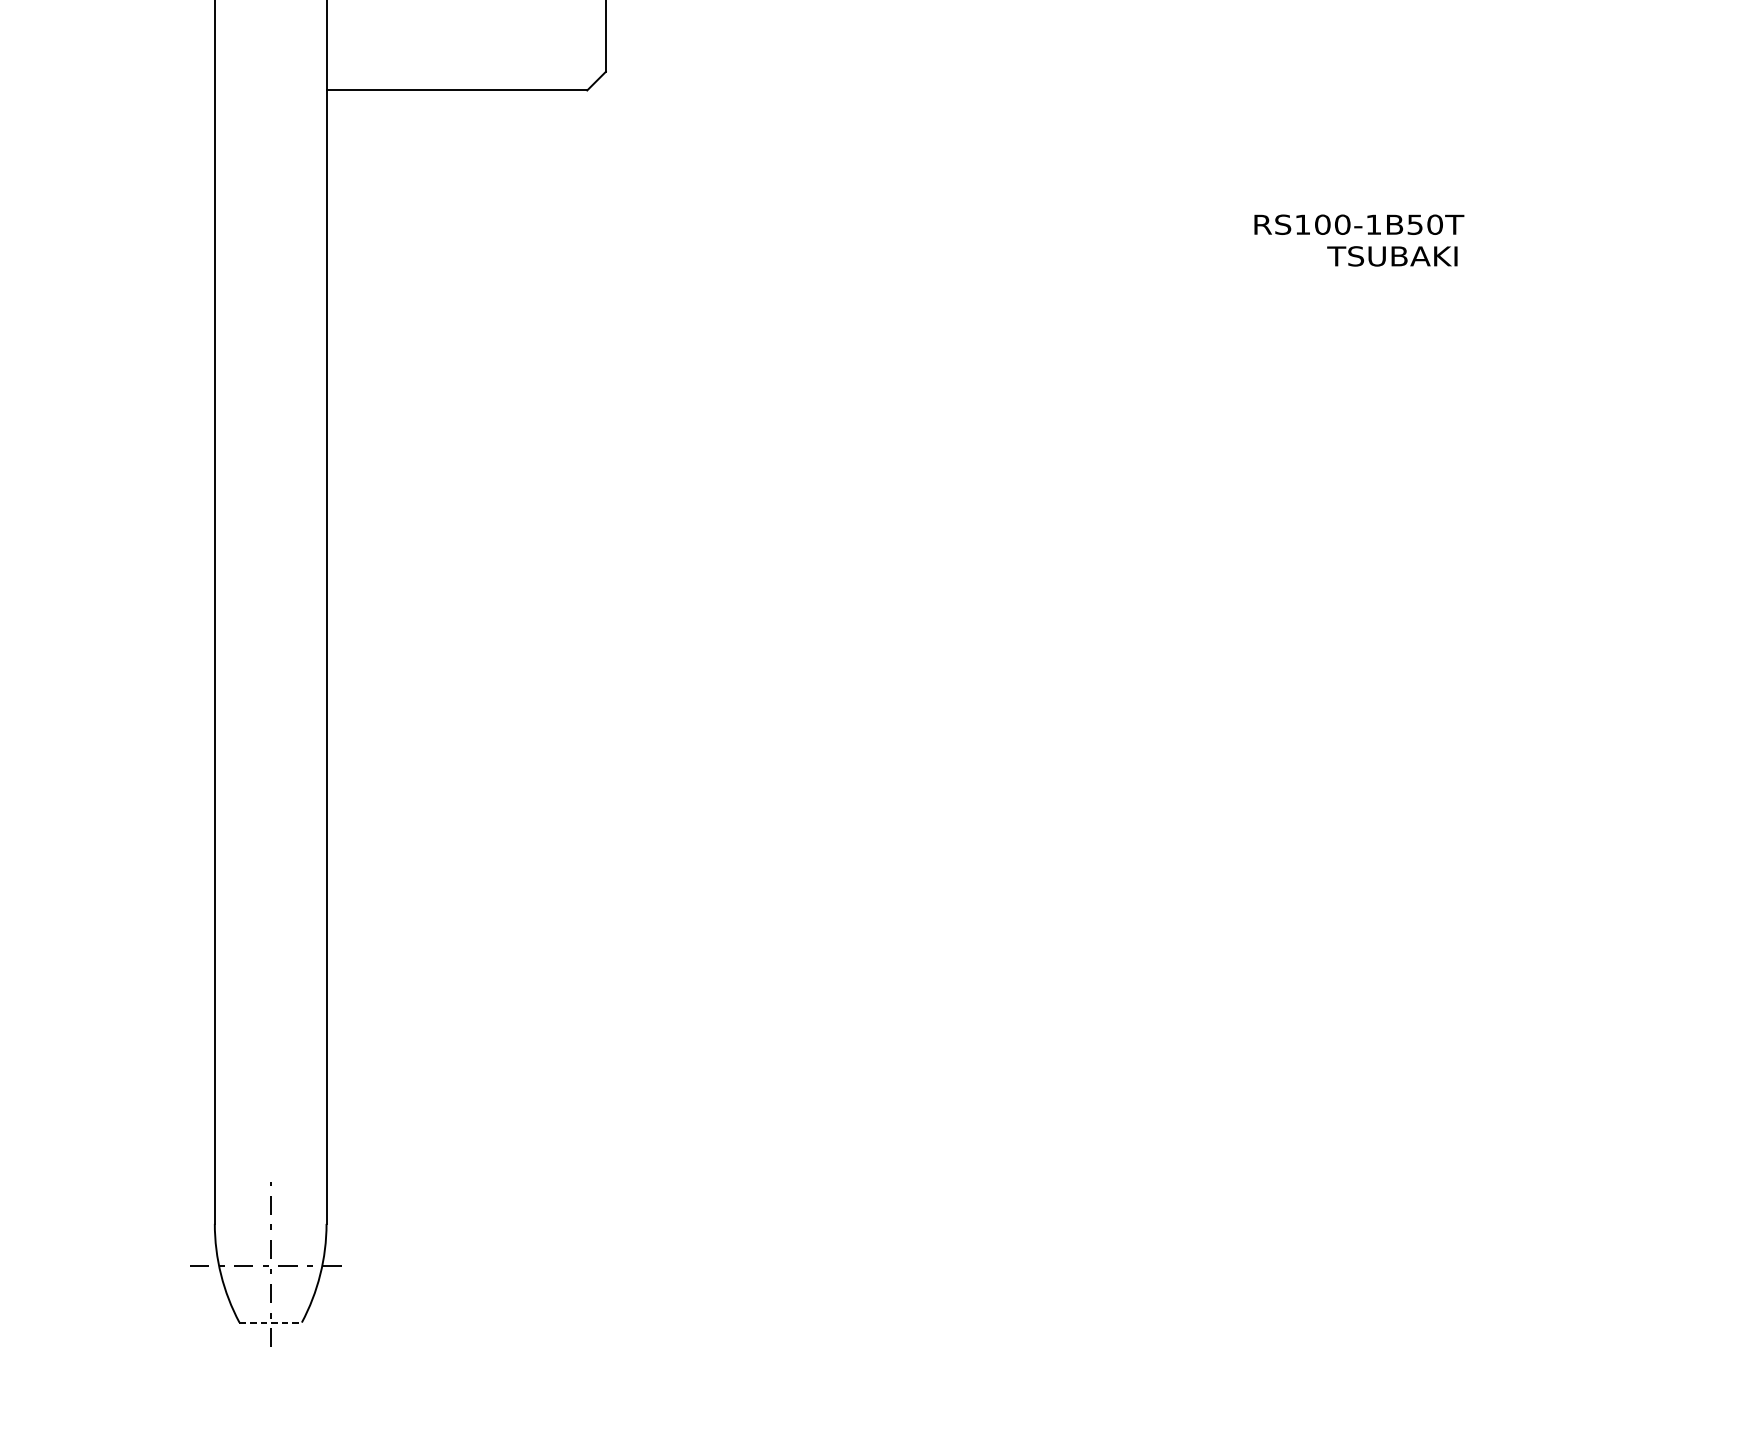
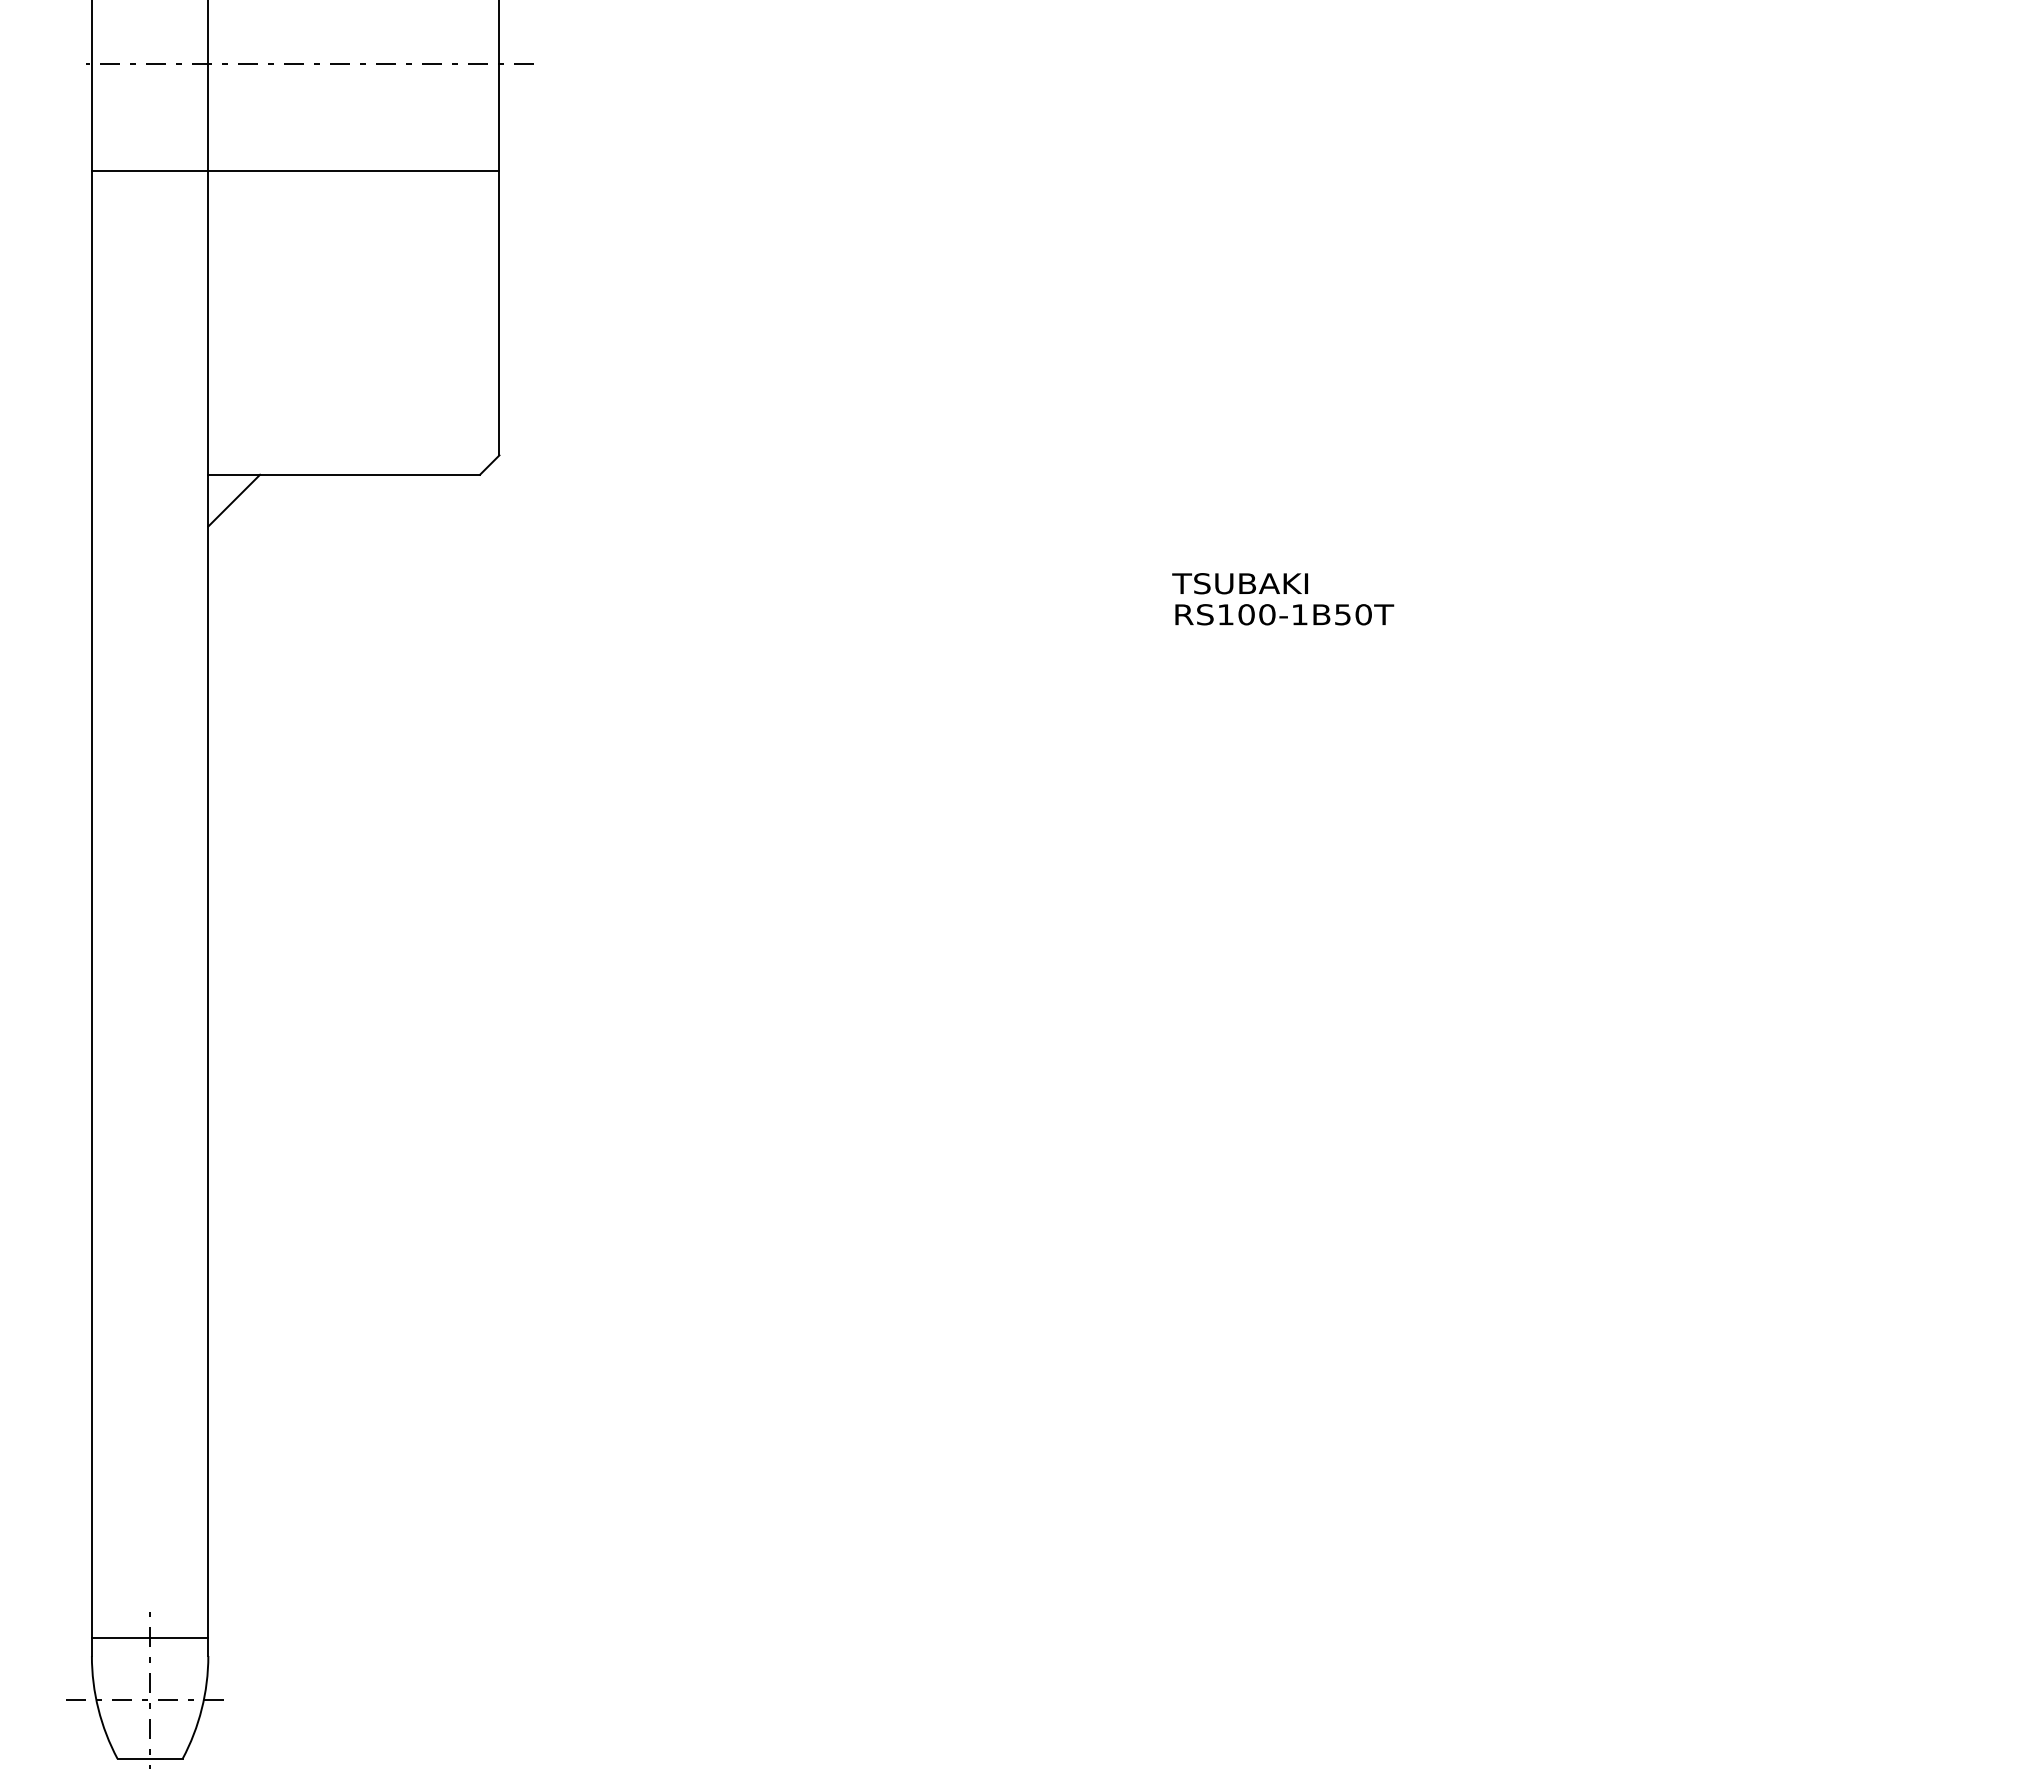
line: (351, 115) -> (234, 500), added
text: (1391, 256) -> (1239, 583), moved
line: (270, 1206) -> (149, 1637), added
line: (271, 1322) -> (150, 1758), dashed -> solid

